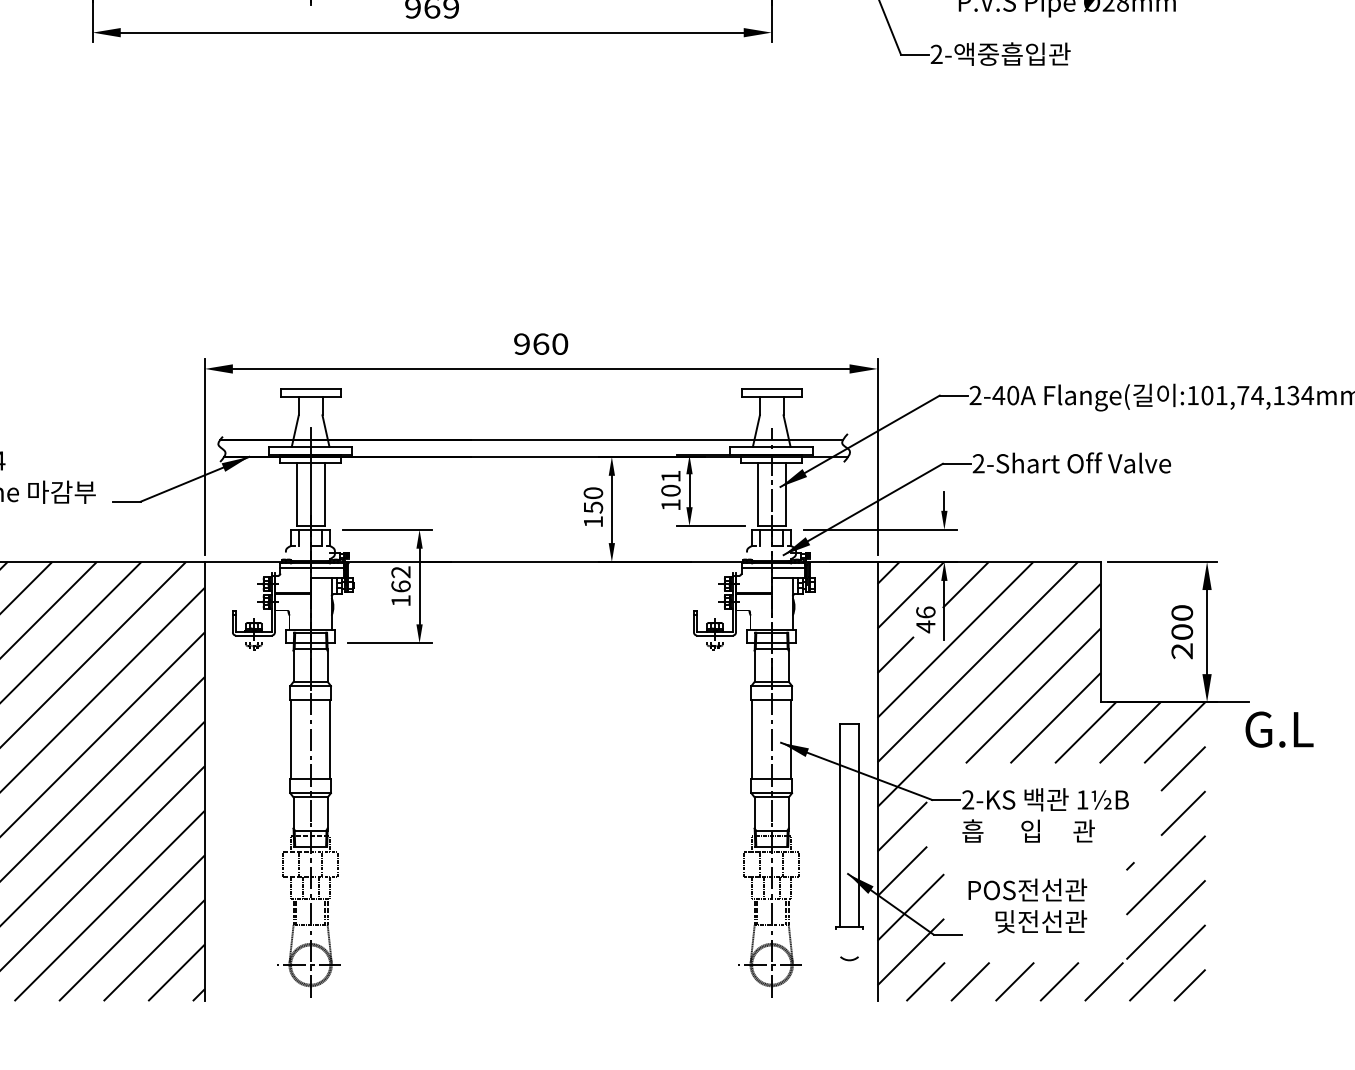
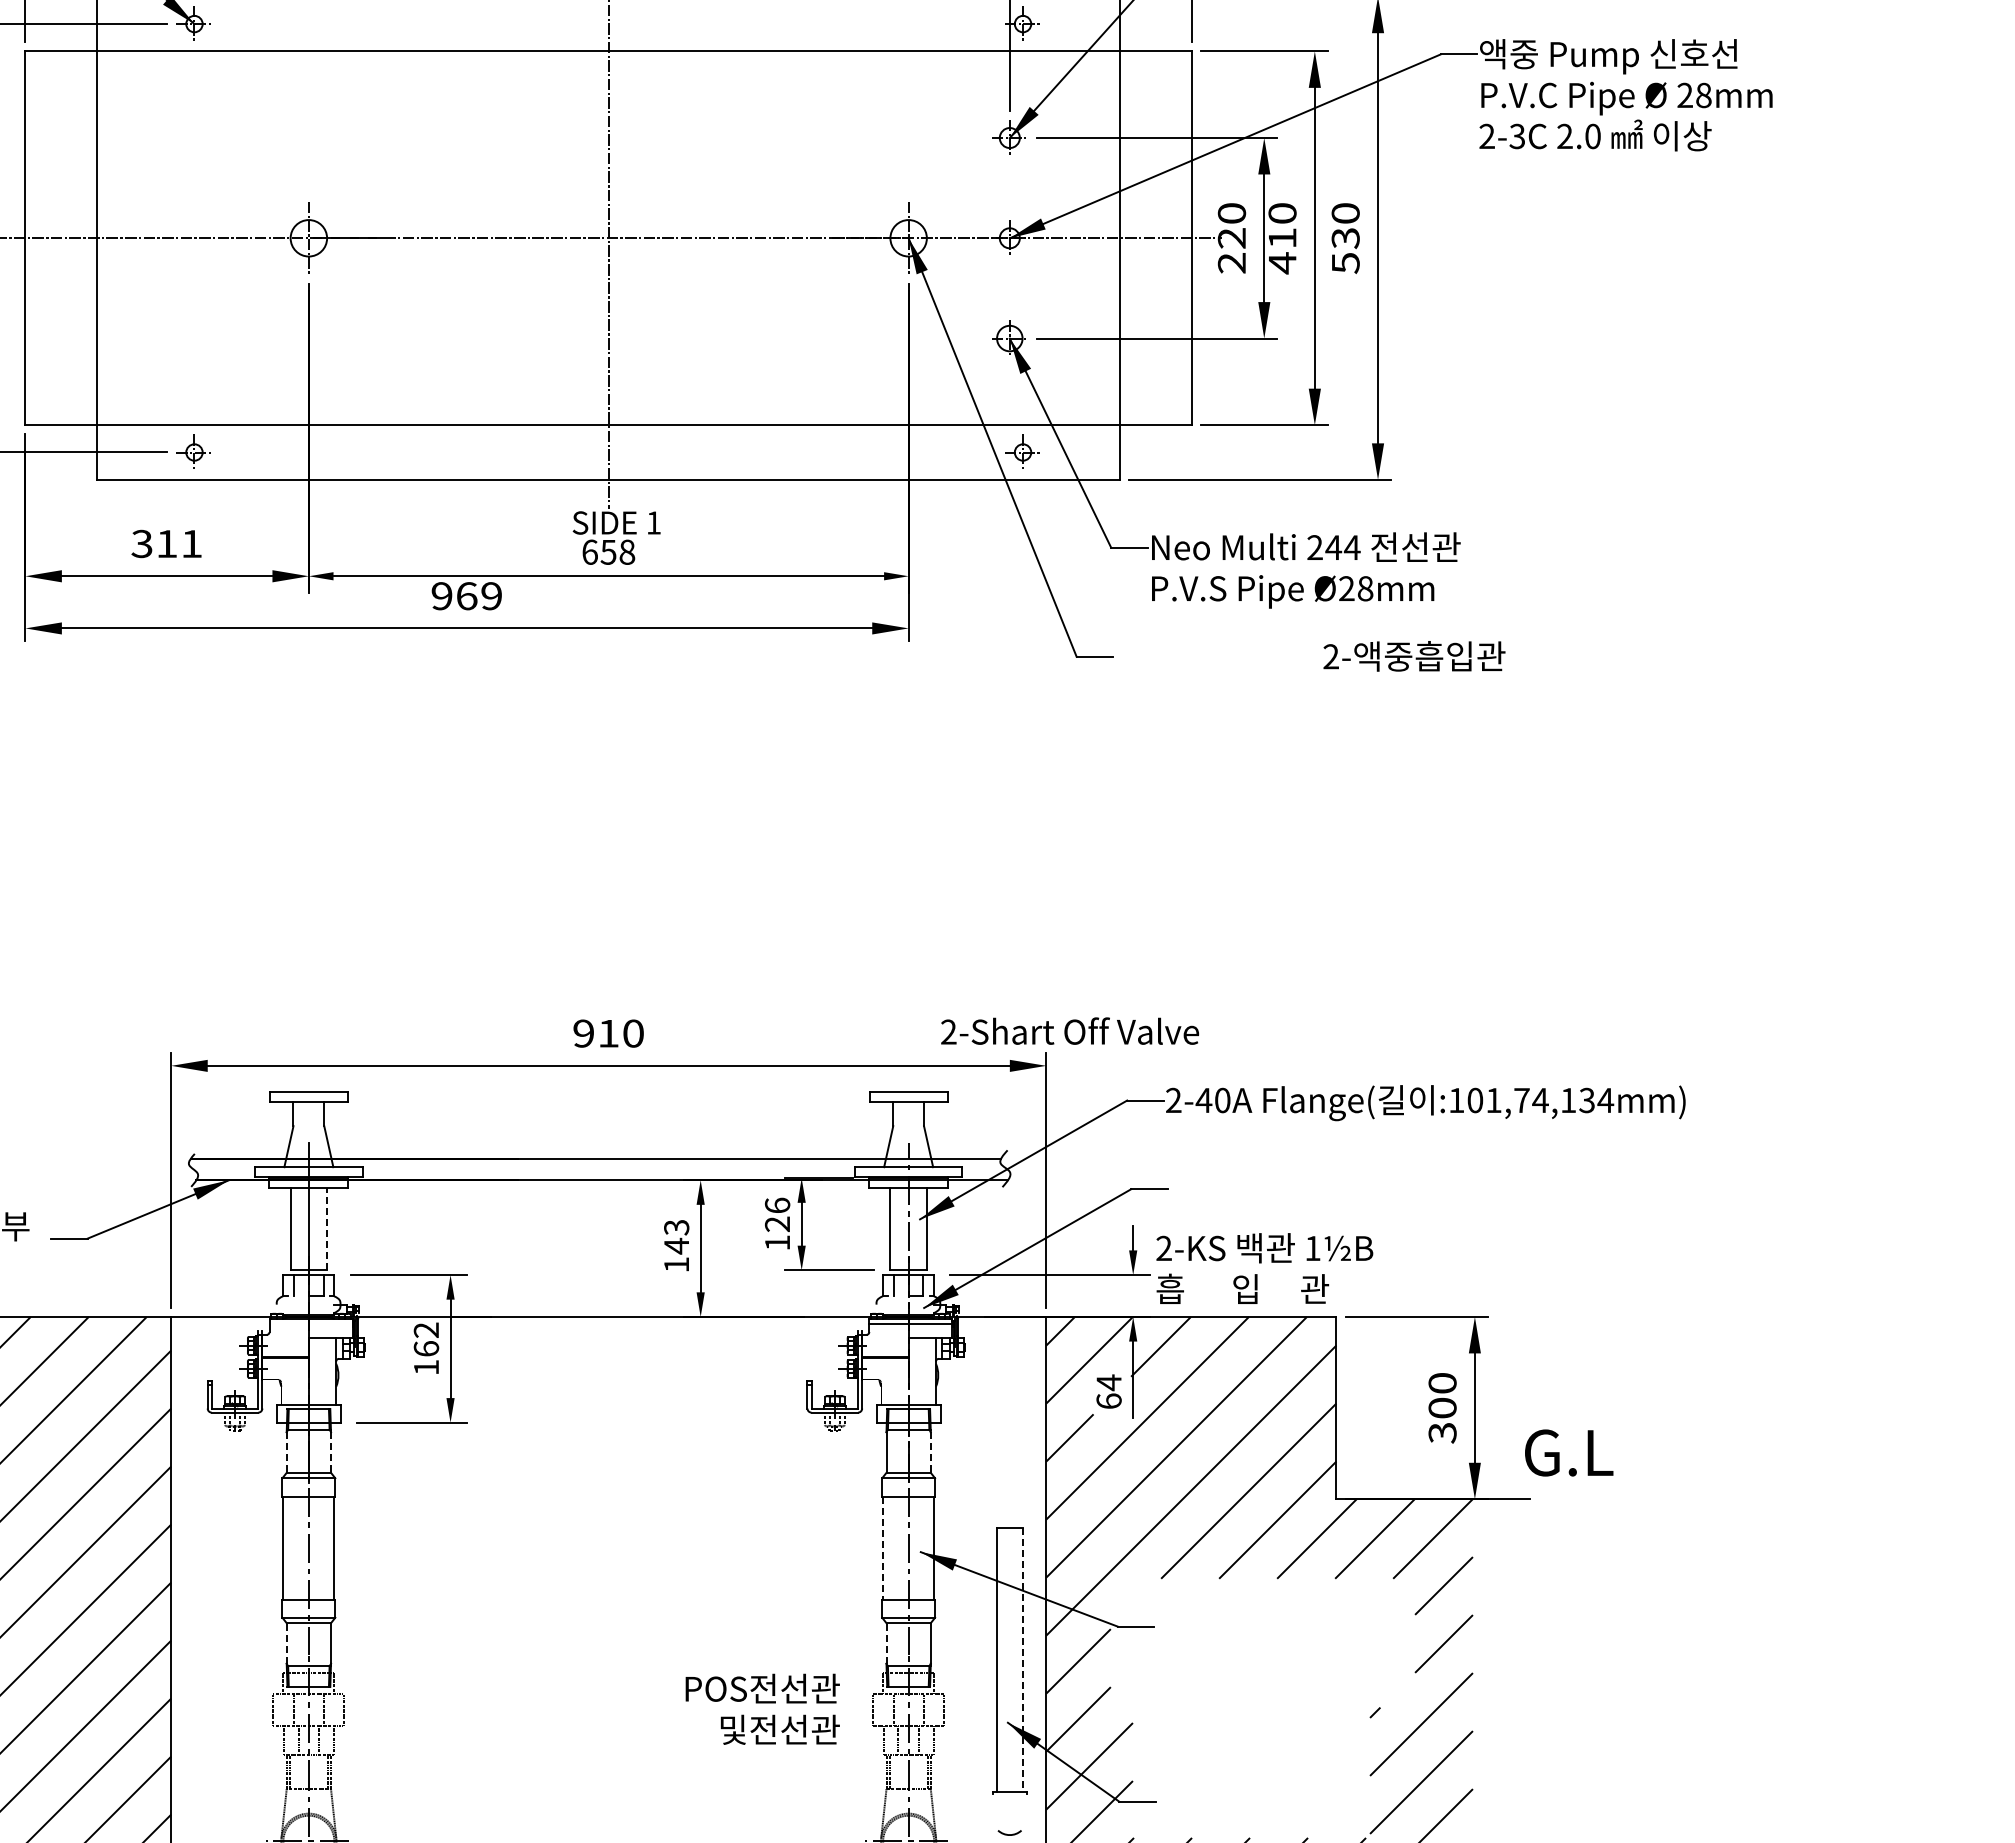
text: (1000, 54) -> (1414, 656), moved
text: (540, 344) -> (608, 1033), 960 -> 910
text: (1072, 462) -> (1070, 1030), moved
text: (670, 483) -> (777, 1214), 101 -> 126
line: (324, 493) -> (327, 1228), solid -> dashed
text: (593, 500) -> (676, 1236), 150 -> 143
line: (311, 567) -> (310, 1324), removed
text: (925, 619) -> (1108, 1391), 46 -> 64
text: (1182, 650) -> (1442, 1432), 200 -> 300
line: (293, 666) -> (286, 1453), solid -> dashed
line: (328, 666) -> (331, 1453), solid -> dashed
line: (788, 666) -> (930, 1453), solid -> dashed
text: (1279, 729) -> (1569, 1452), moved
line: (752, 740) -> (883, 1548), solid -> dashed
line: (293, 813) -> (286, 1643), solid -> dashed
line: (754, 813) -> (886, 1643), solid -> dashed
text: (1045, 815) -> (1264, 1268), moved
line: (859, 825) -> (1022, 1659), solid -> dashed
text: (1027, 905) -> (762, 1708), moved

